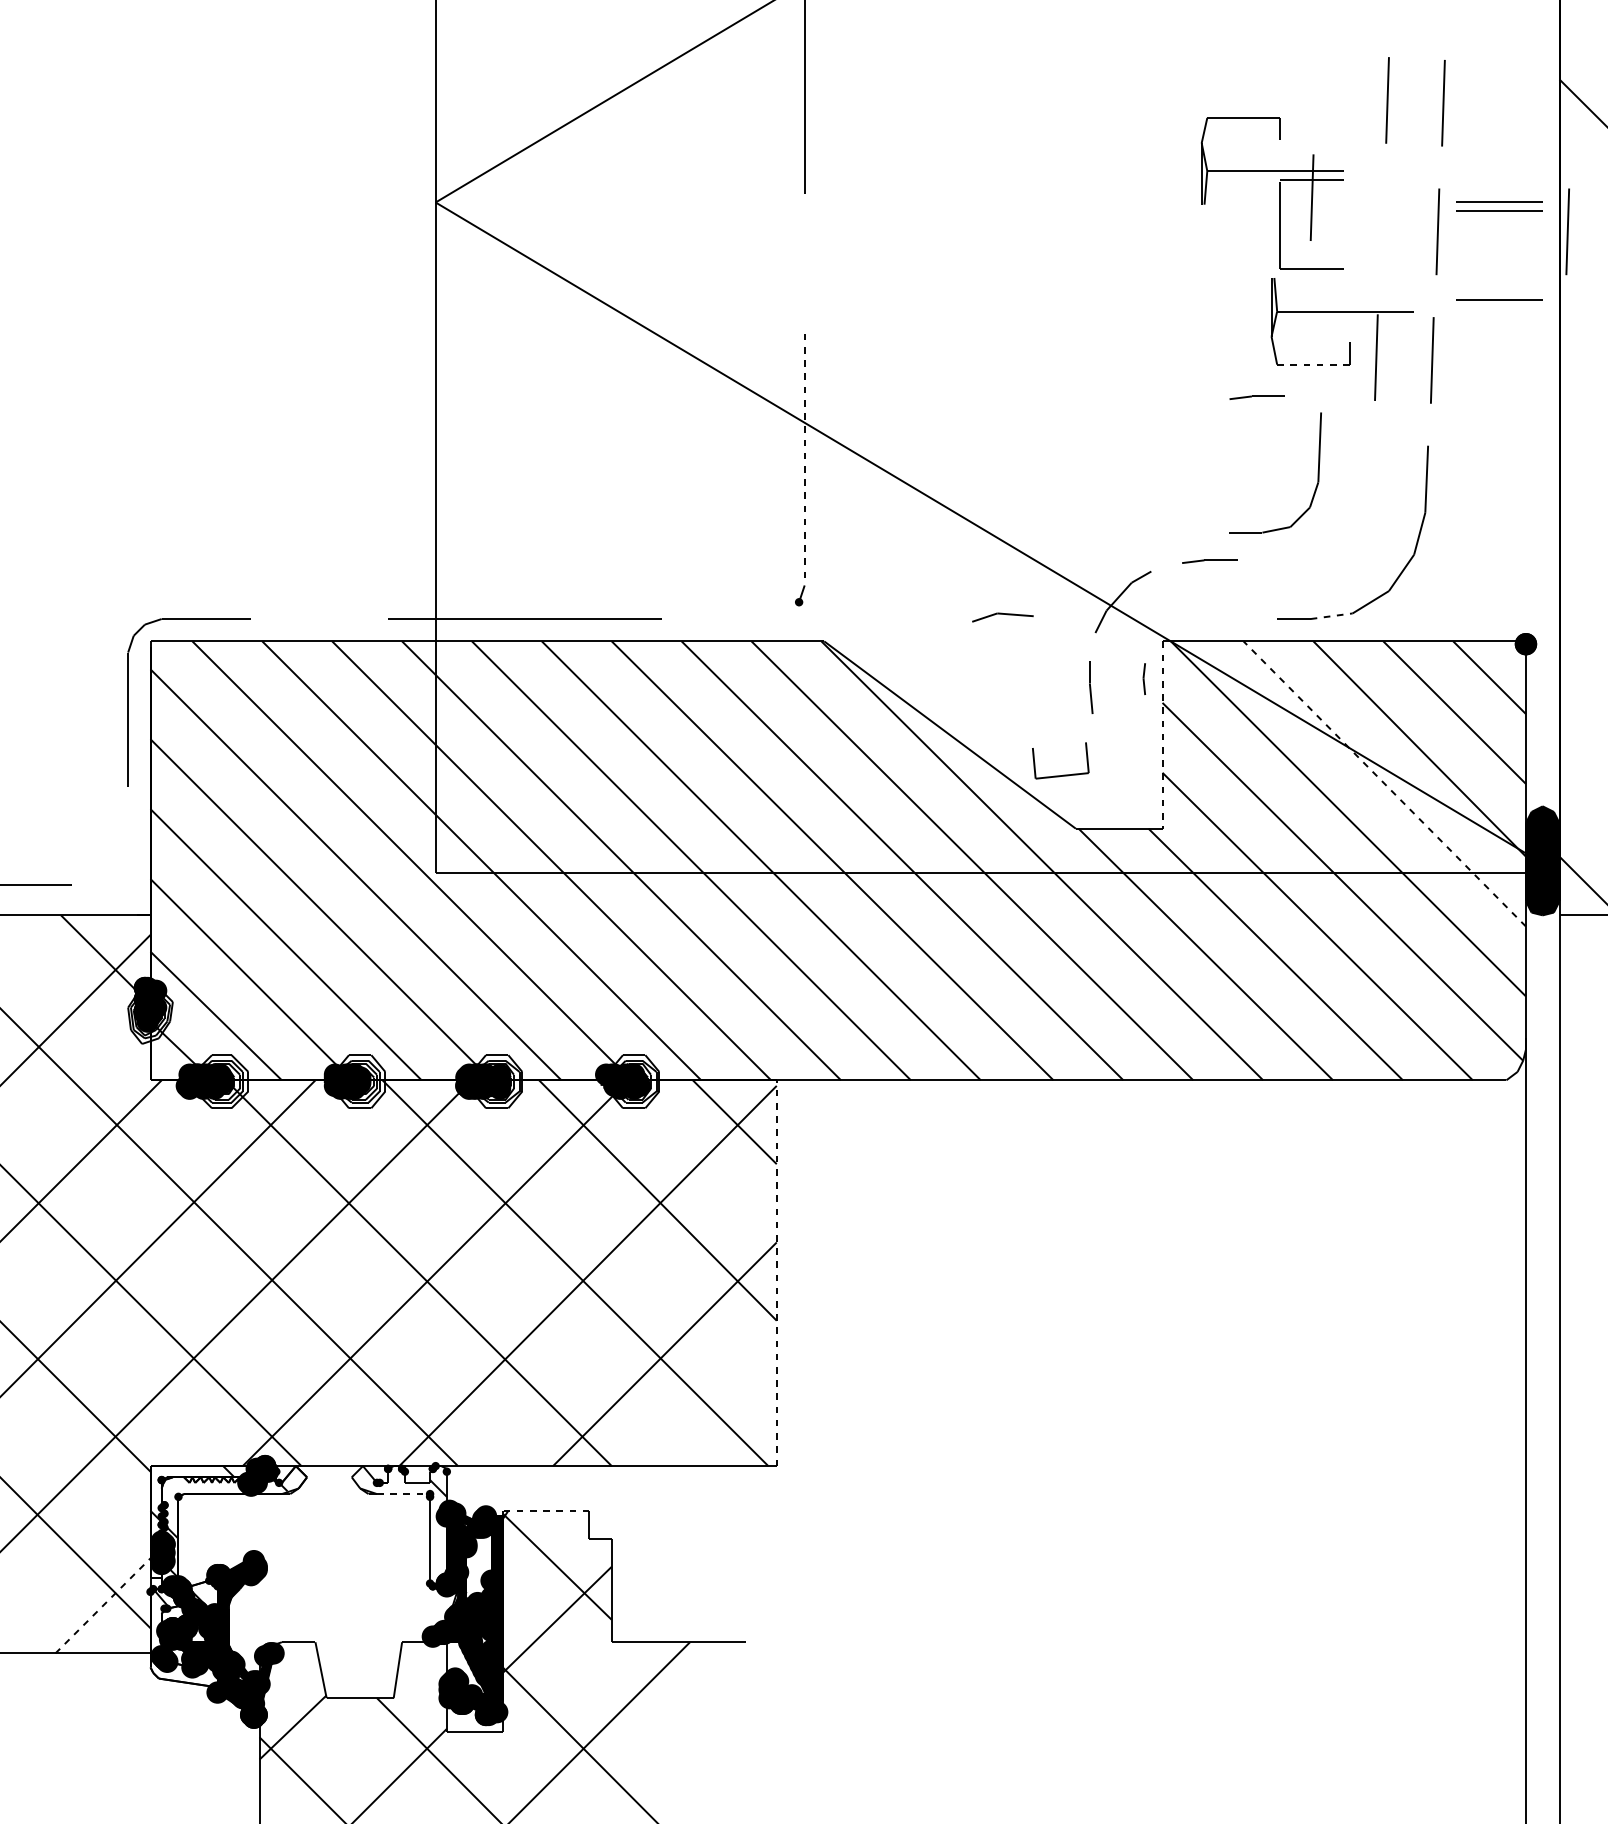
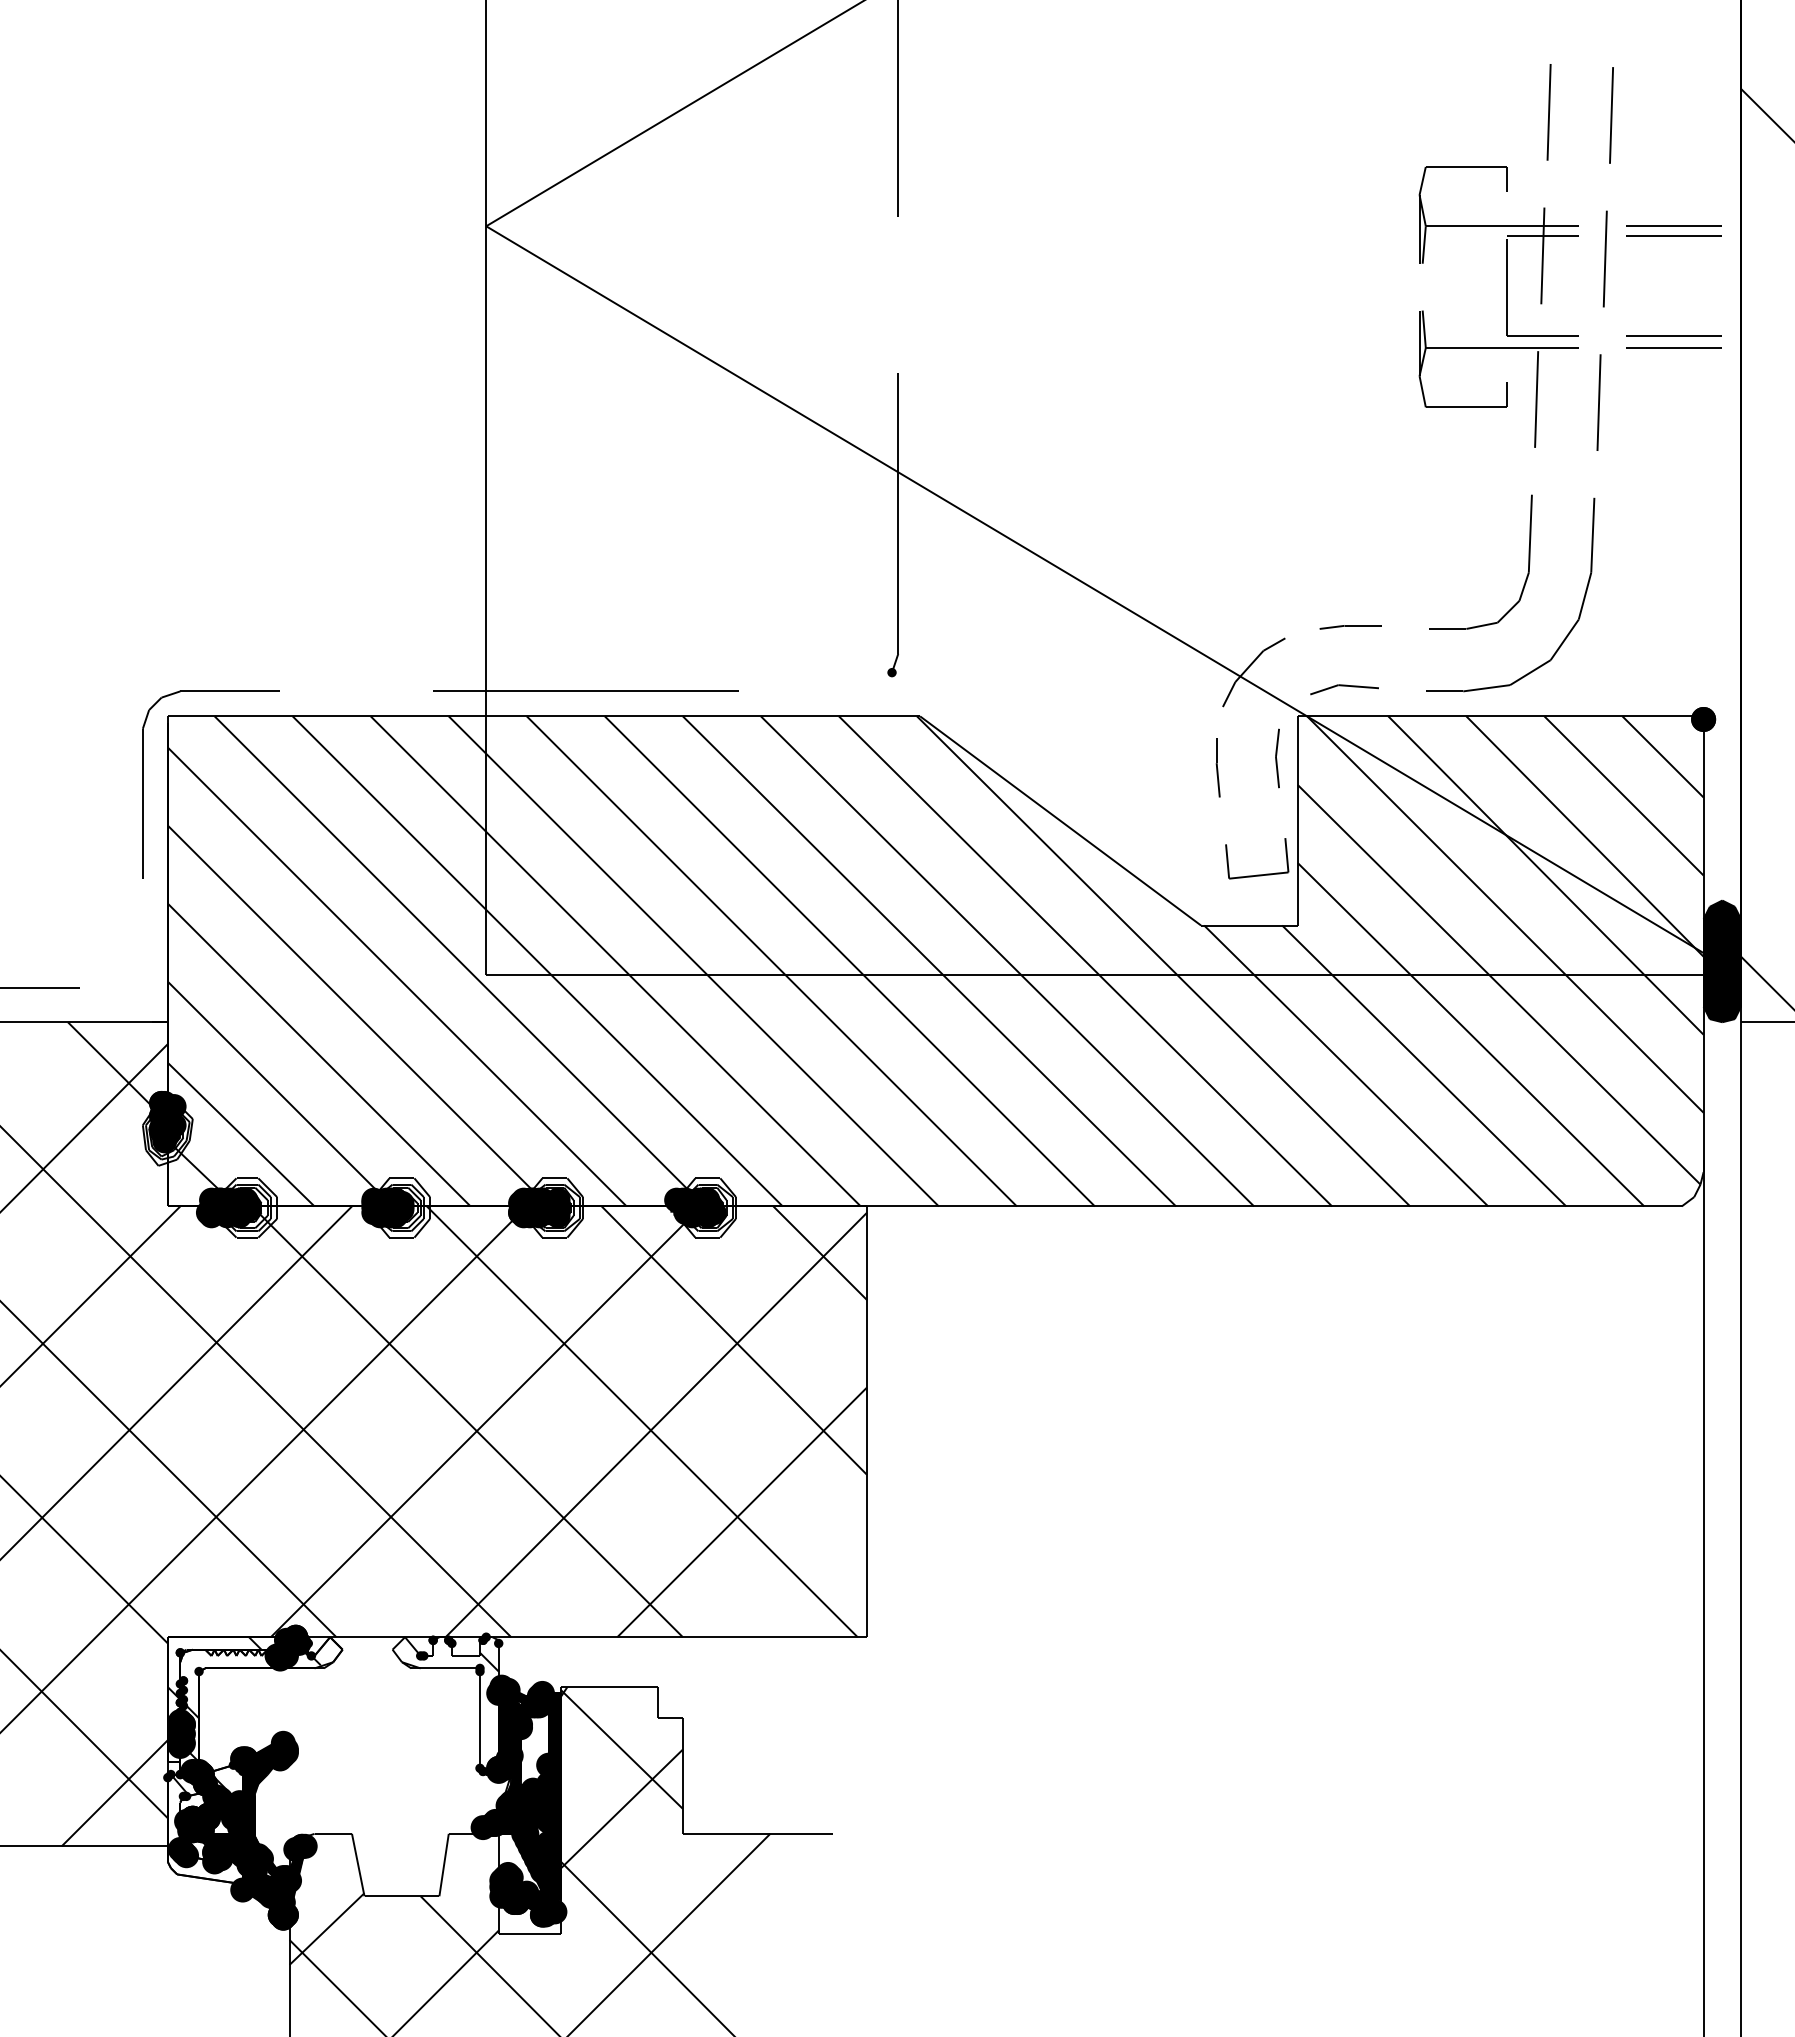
part: (1279, 193) -> (1506, 251), moved
line: (1567, 231) -> (1749, 258), removed
line: (1498, 311) -> (1673, 347), added
line: (1313, 364) -> (1466, 407), dashed -> solid
part: (1257, 397) -> (1403, 444), removed
line: (804, 459) -> (898, 513), dashed -> solid
part: (1318, 472) -> (1528, 561), moved
line: (1331, 616) -> (1486, 688), dashed -> solid
part: (1002, 617) -> (1344, 689), moved
part: (1144, 679) -> (1277, 758), size x1.67
line: (1162, 734) -> (1297, 820), dashed -> solid
part: (1061, 774) -> (1257, 874), moved
line: (1384, 783) -> (1545, 875), dashed -> solid
line: (777, 1272) -> (867, 1421), dashed -> solid
line: (403, 1494) -> (450, 1668), dashed -> solid
line: (546, 1511) -> (609, 1687), dashed -> solid
line: (103, 1605) -> (115, 1792), dashed -> solid

